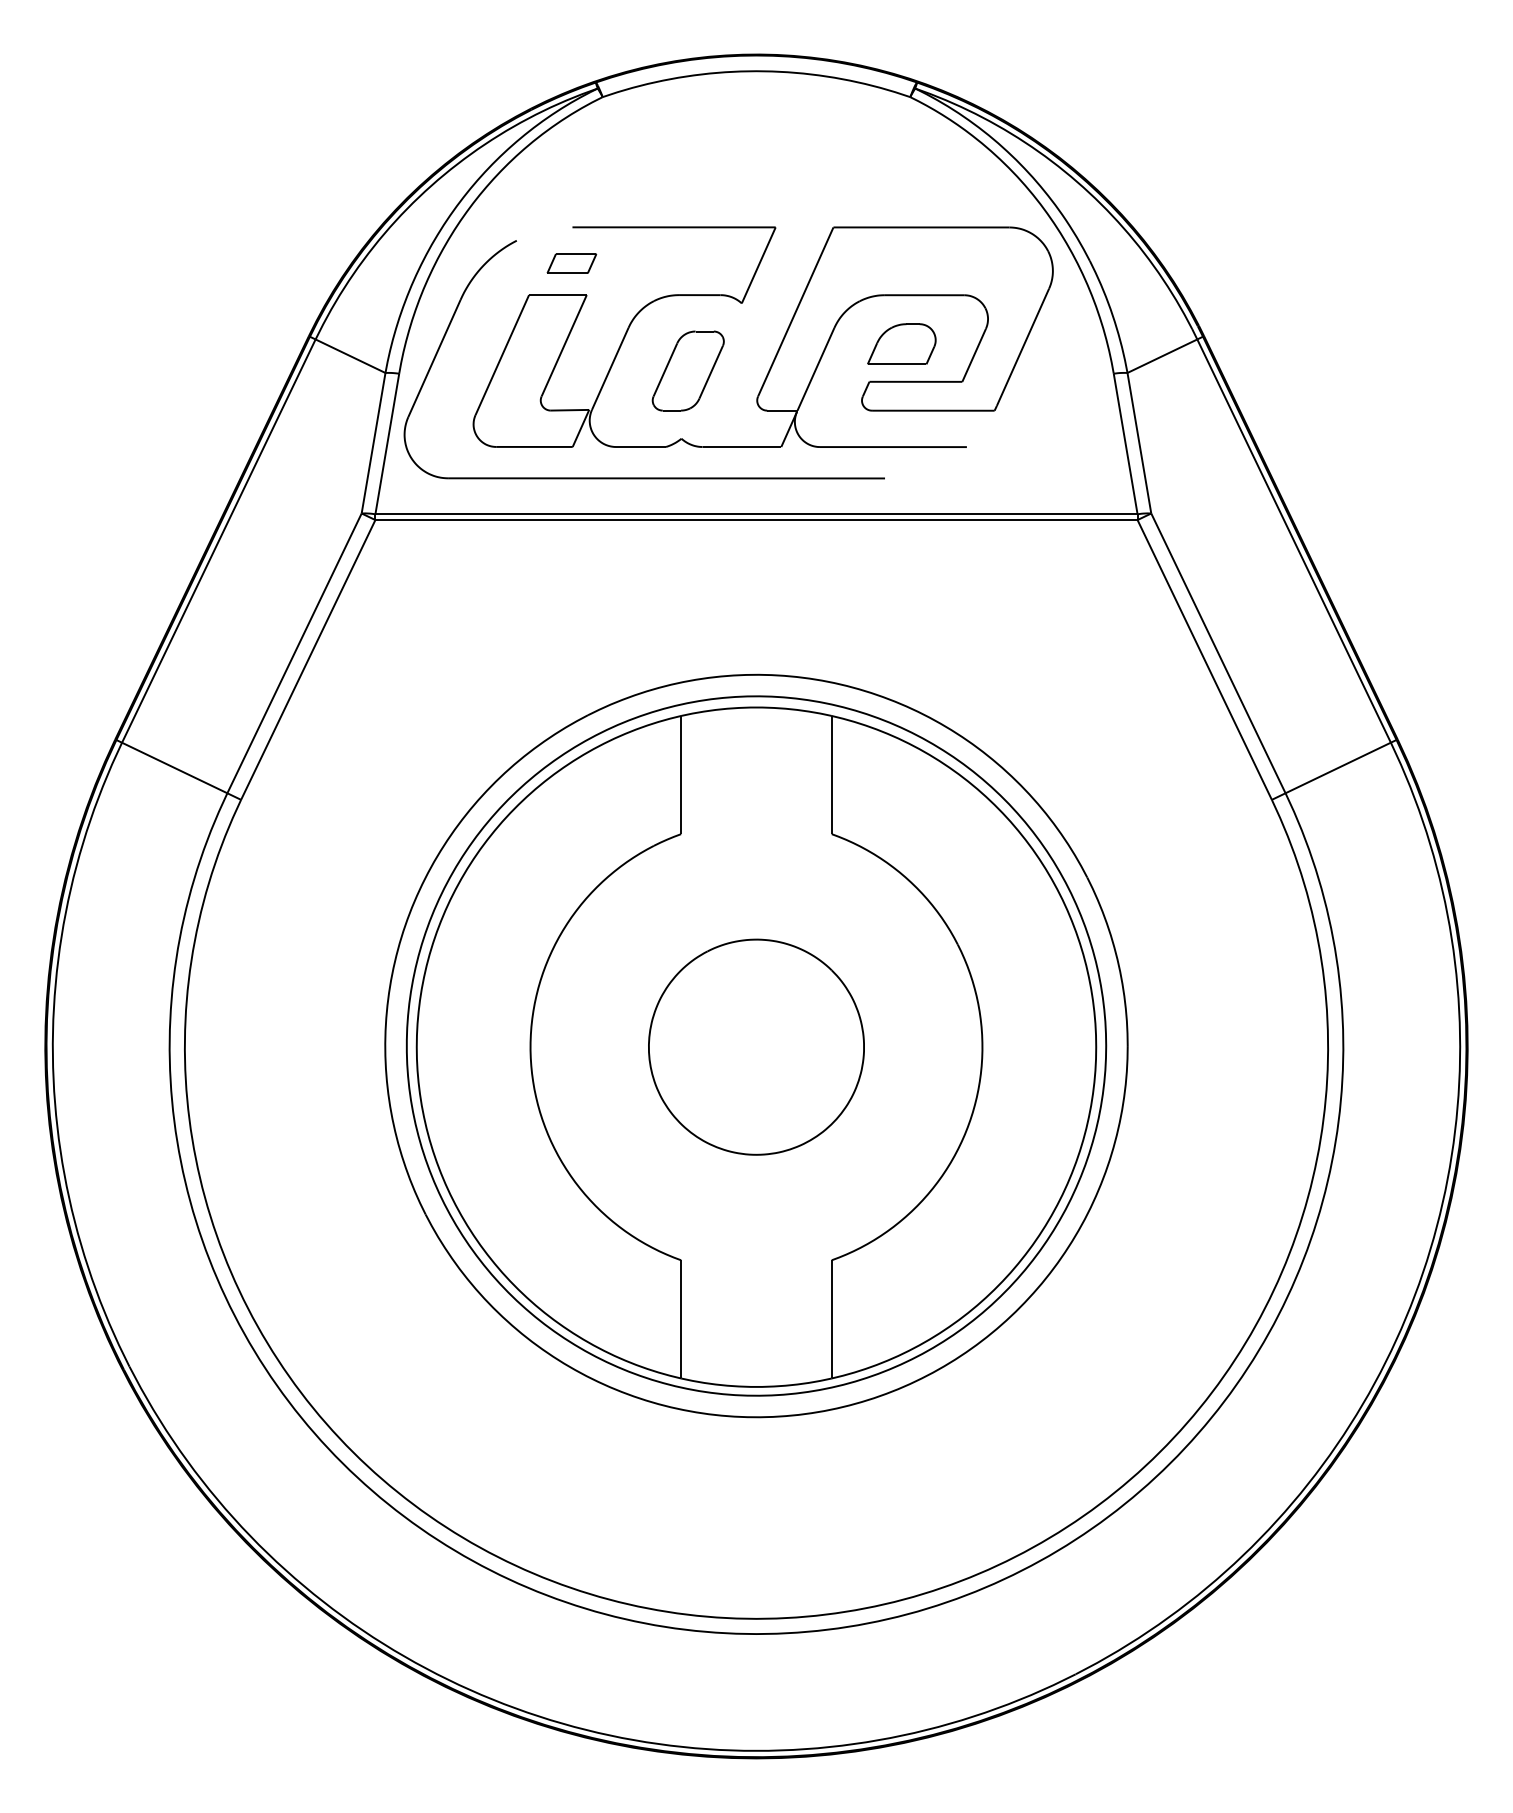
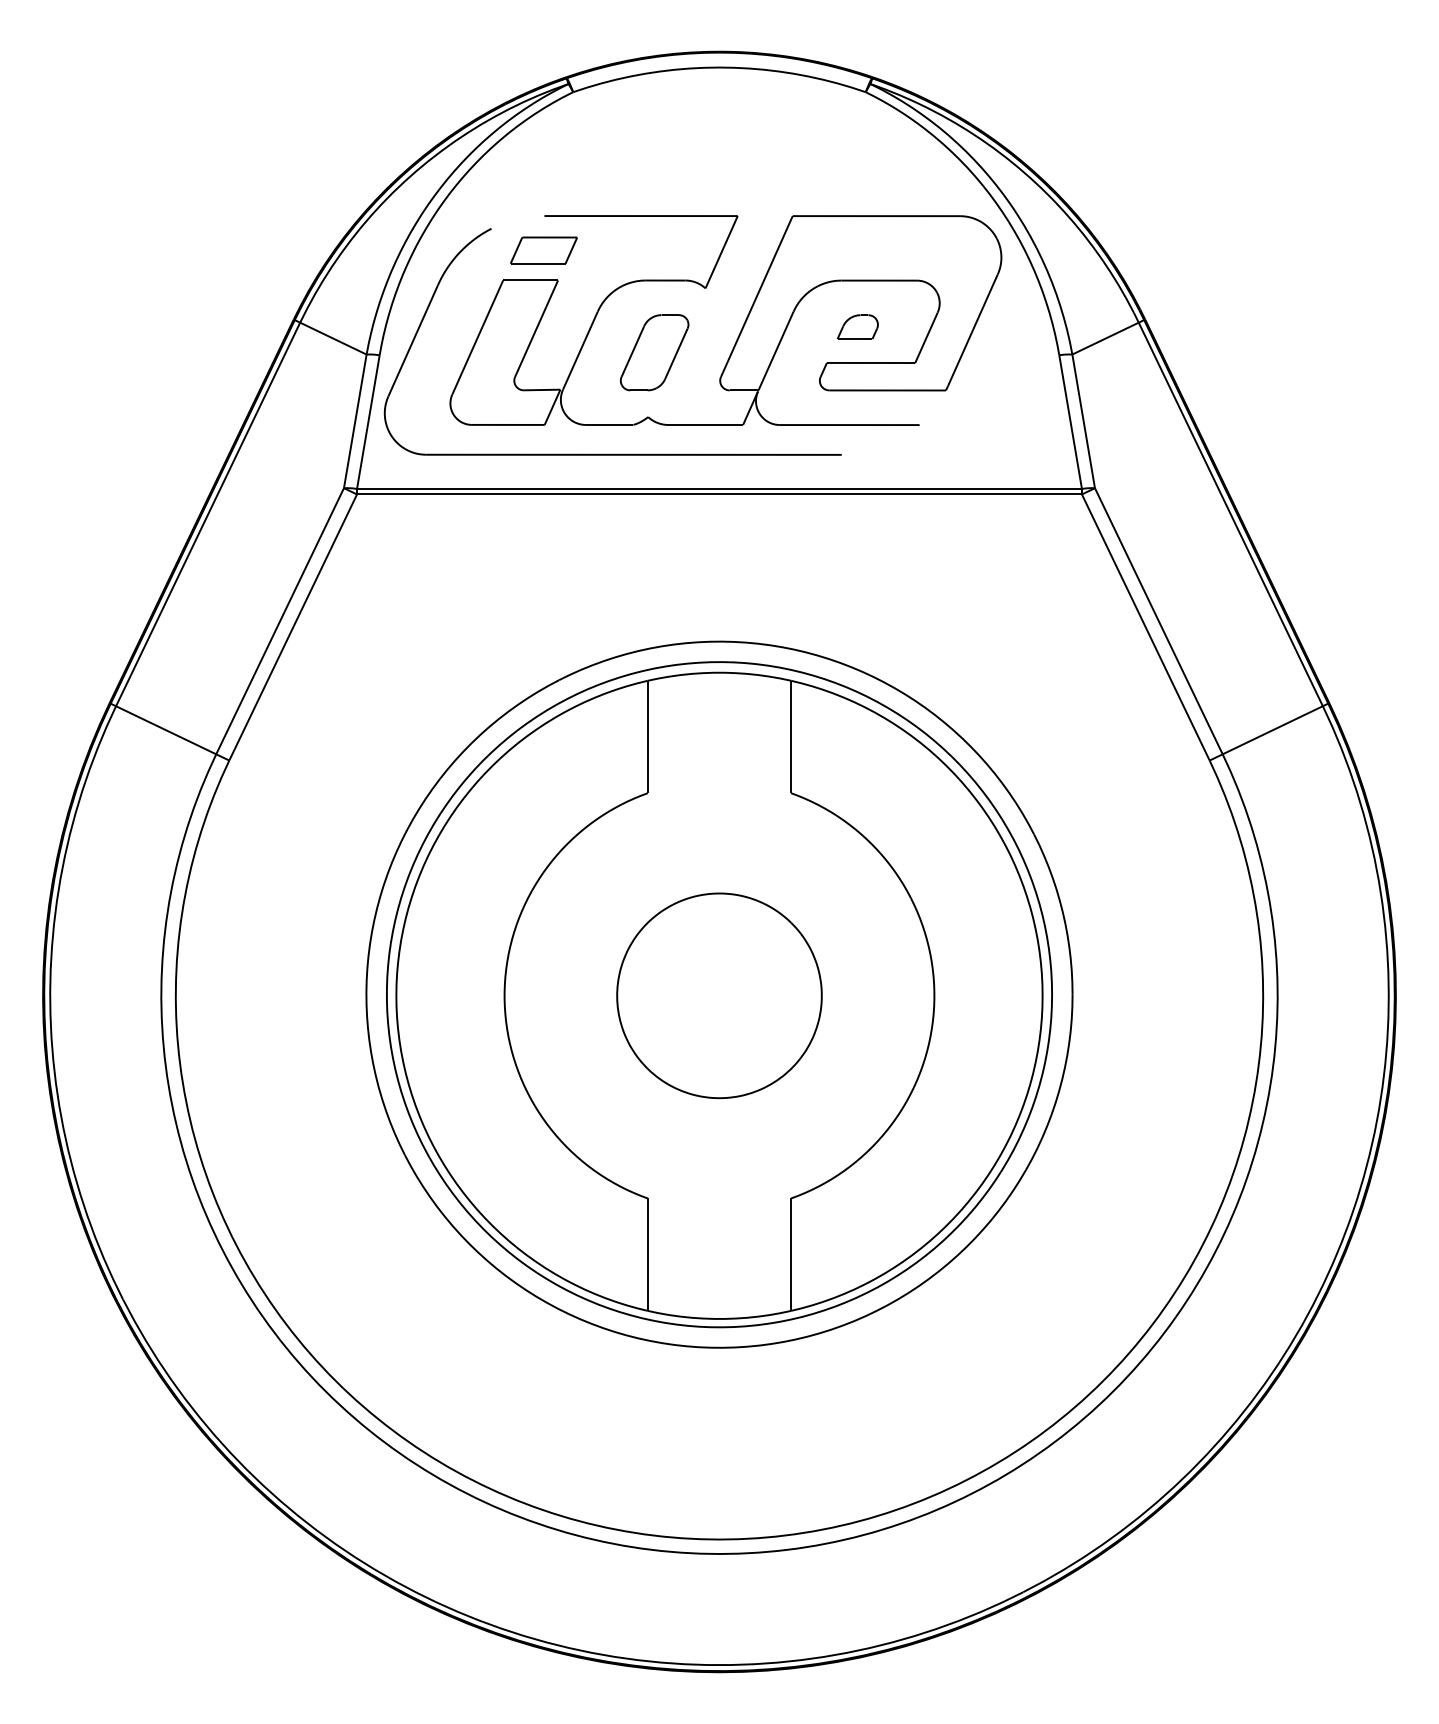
part: (571, 263) -> (543, 250), size x1.43
part: (901, 343) -> (857, 326), size x0.62

